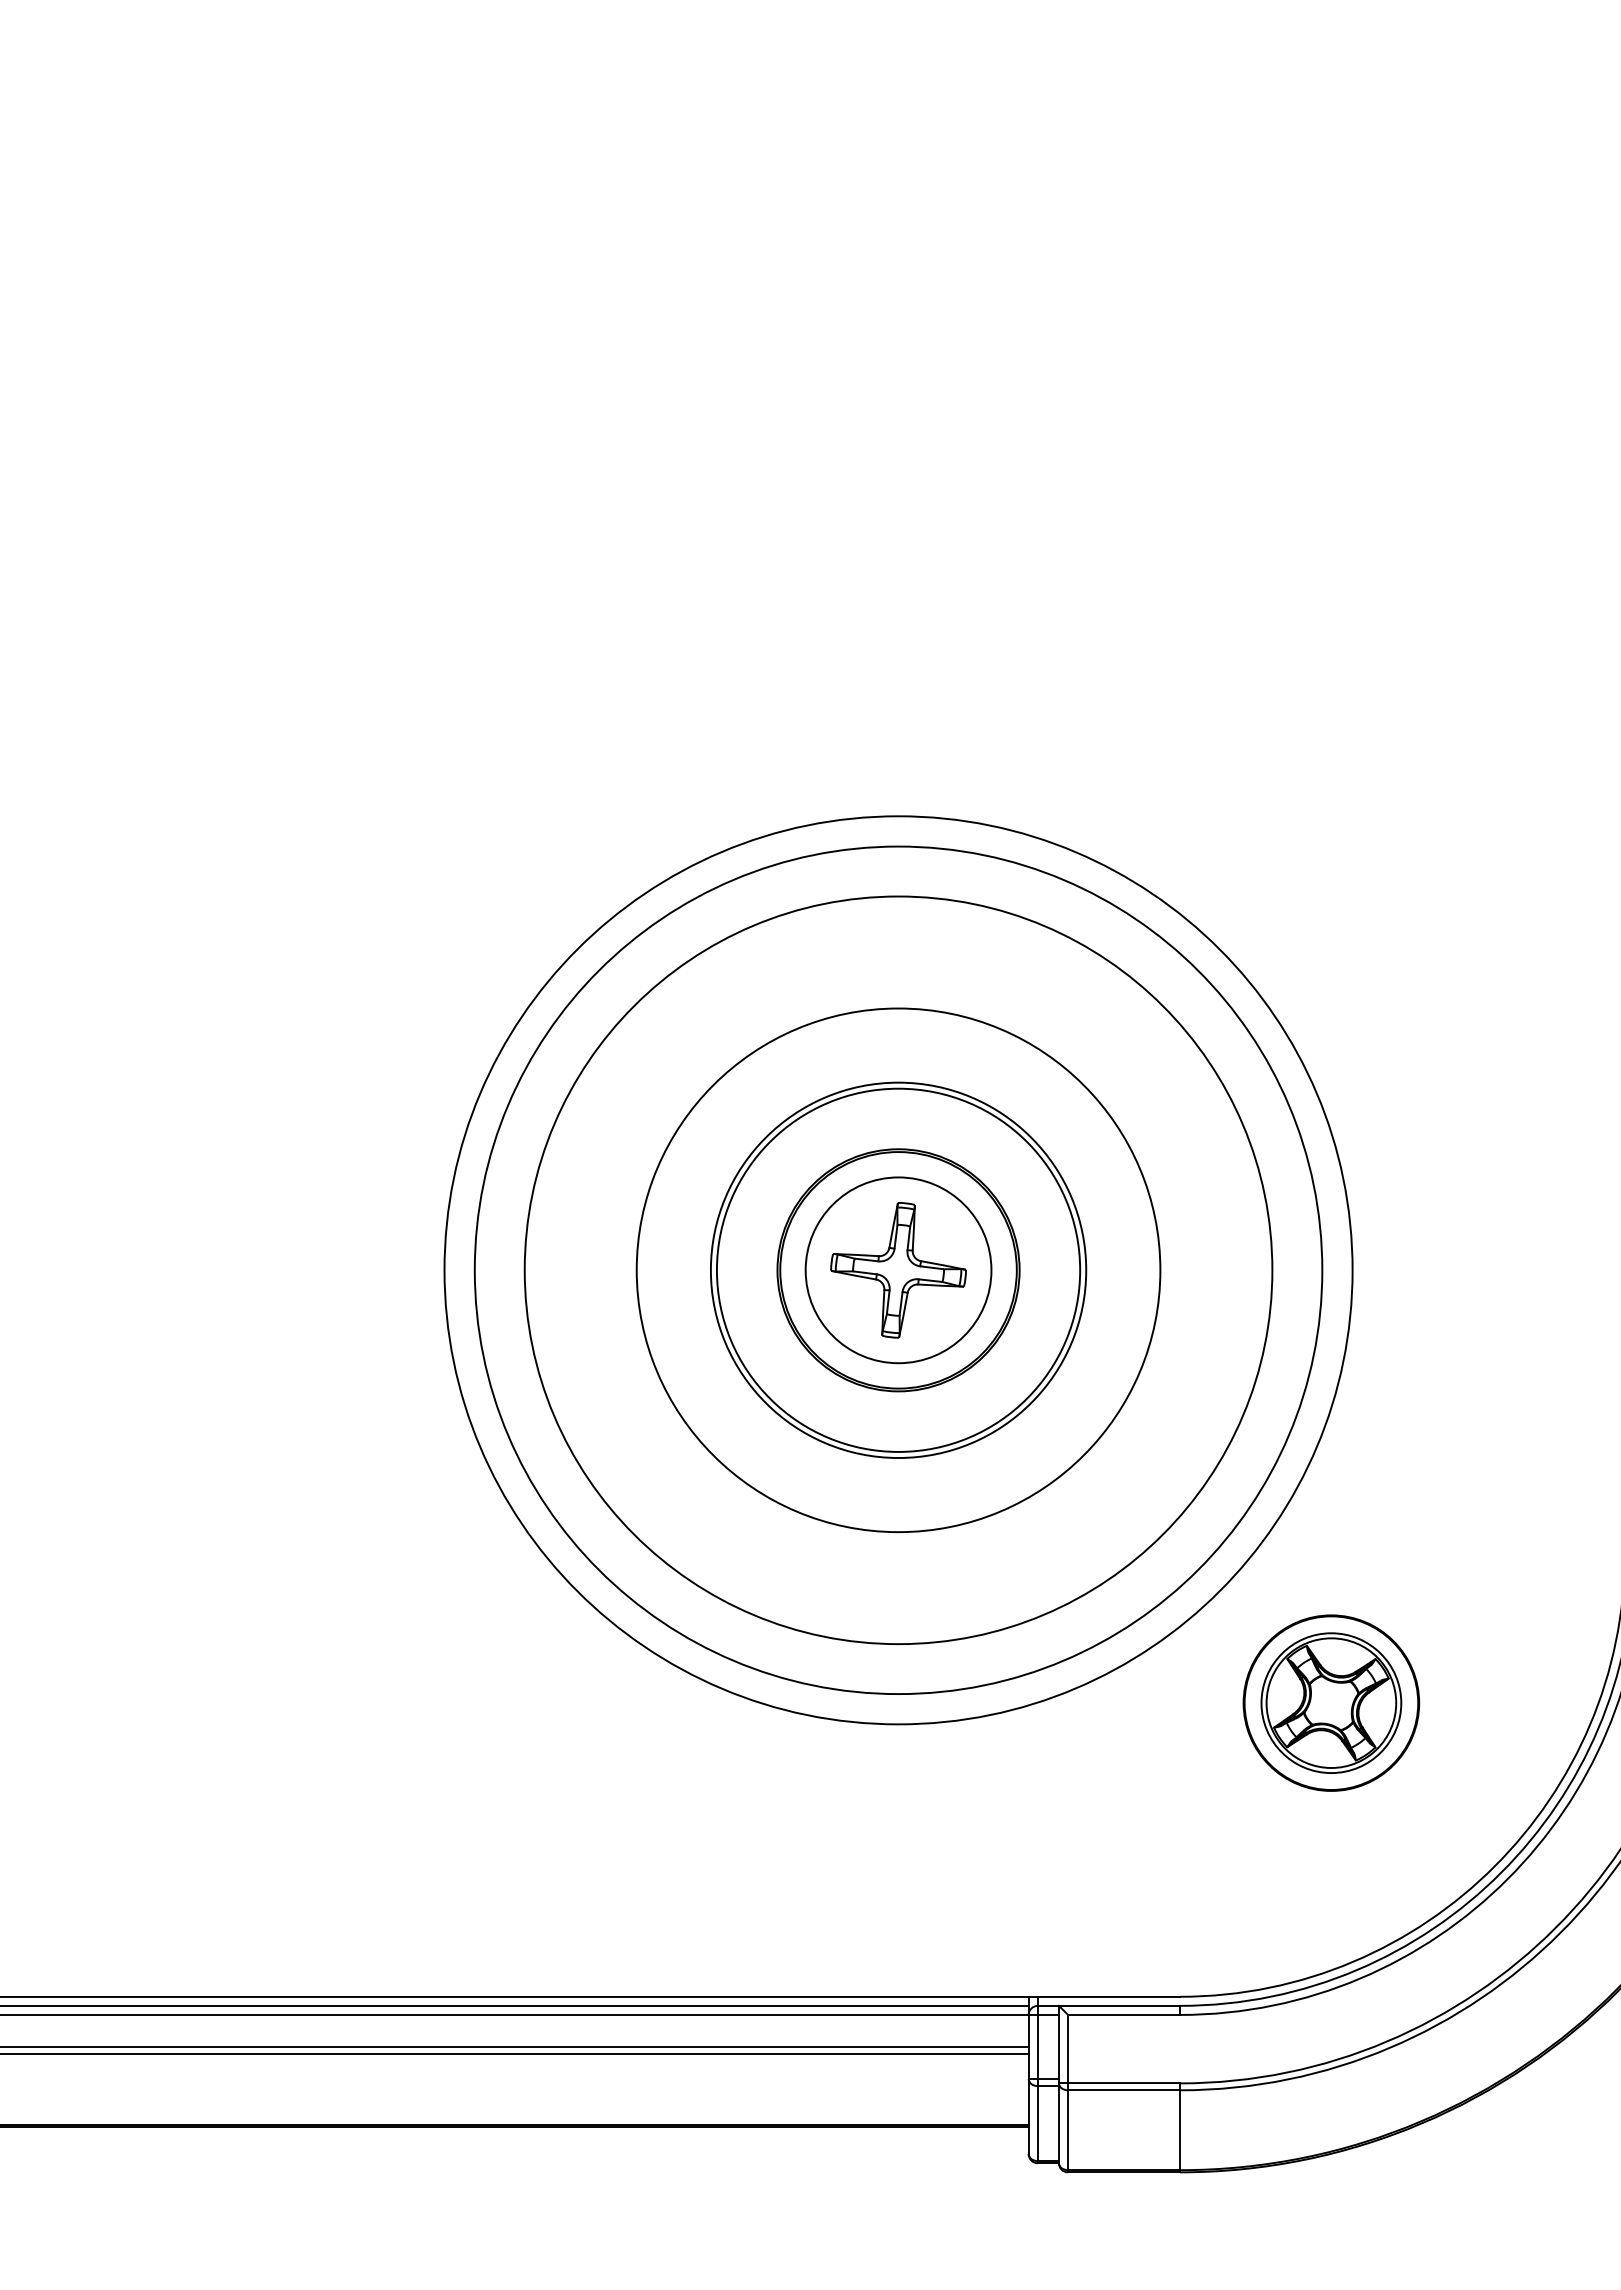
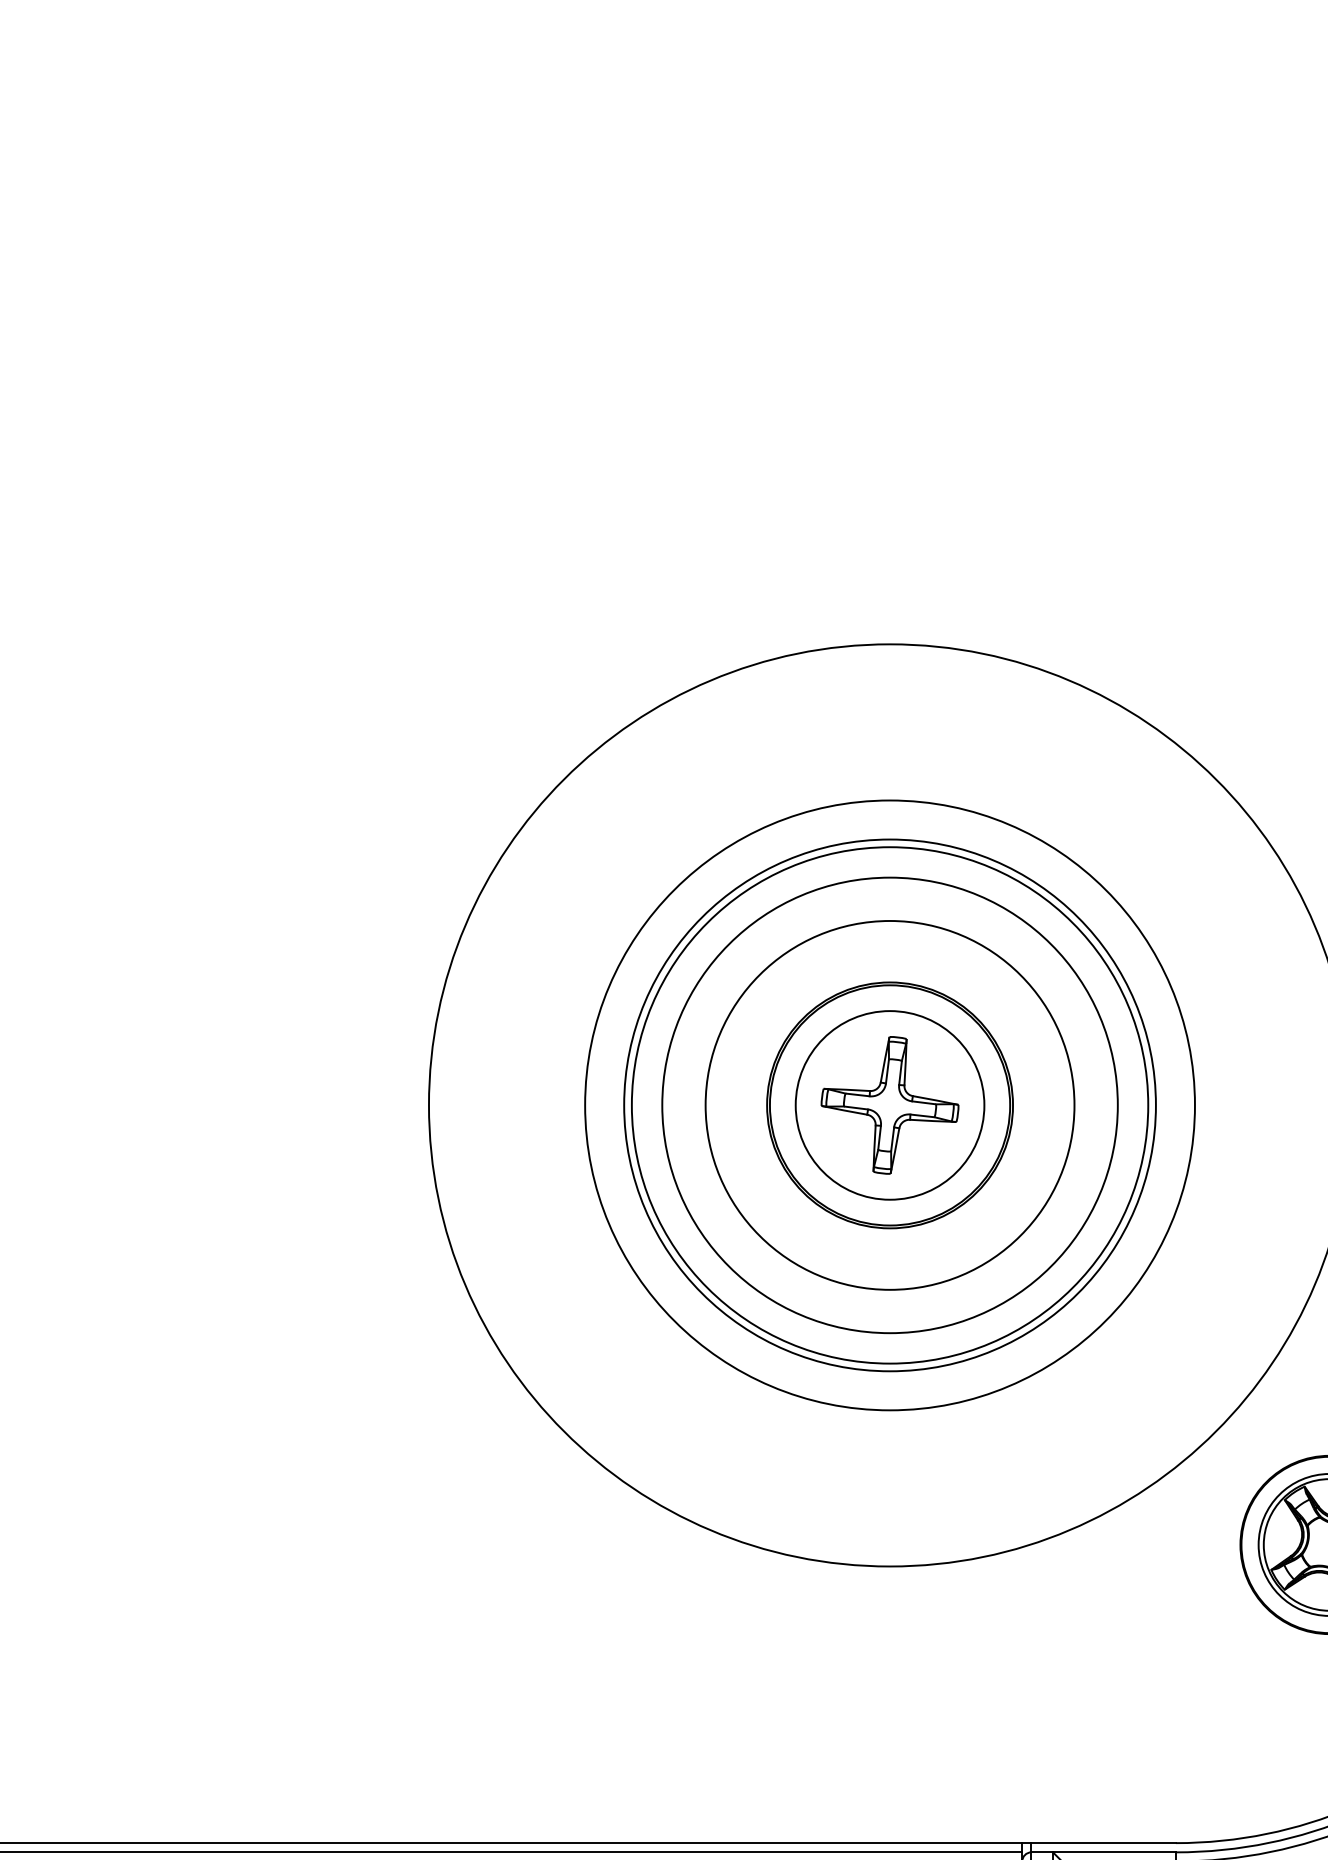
circle: (898, 1270) -> (889, 1105), size x0.6
circle: (898, 1270) -> (889, 1105), size x0.6
circle: (898, 1270) -> (889, 1105), size x1.6

